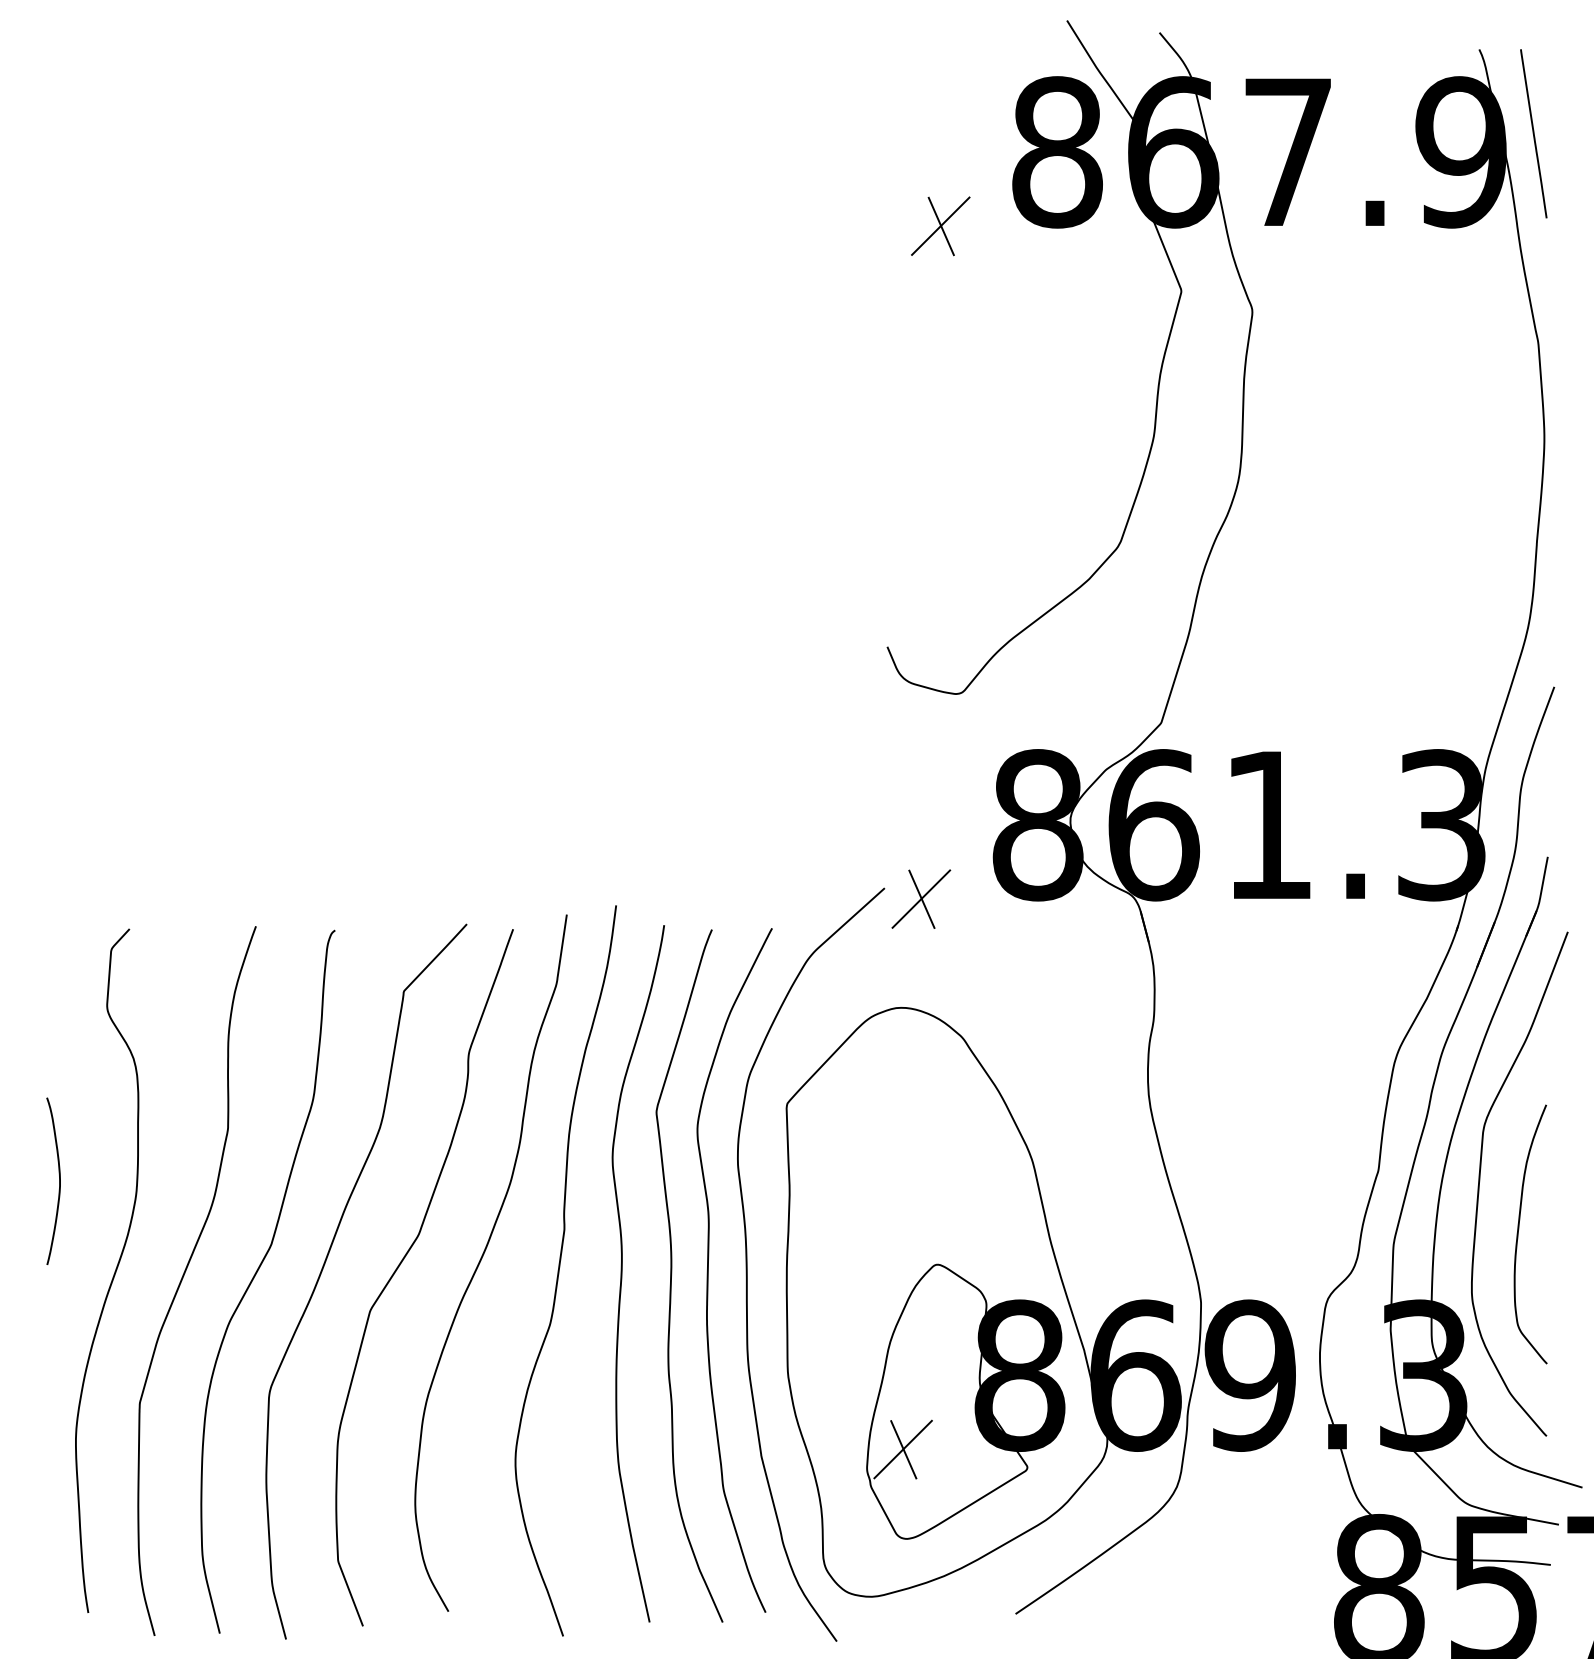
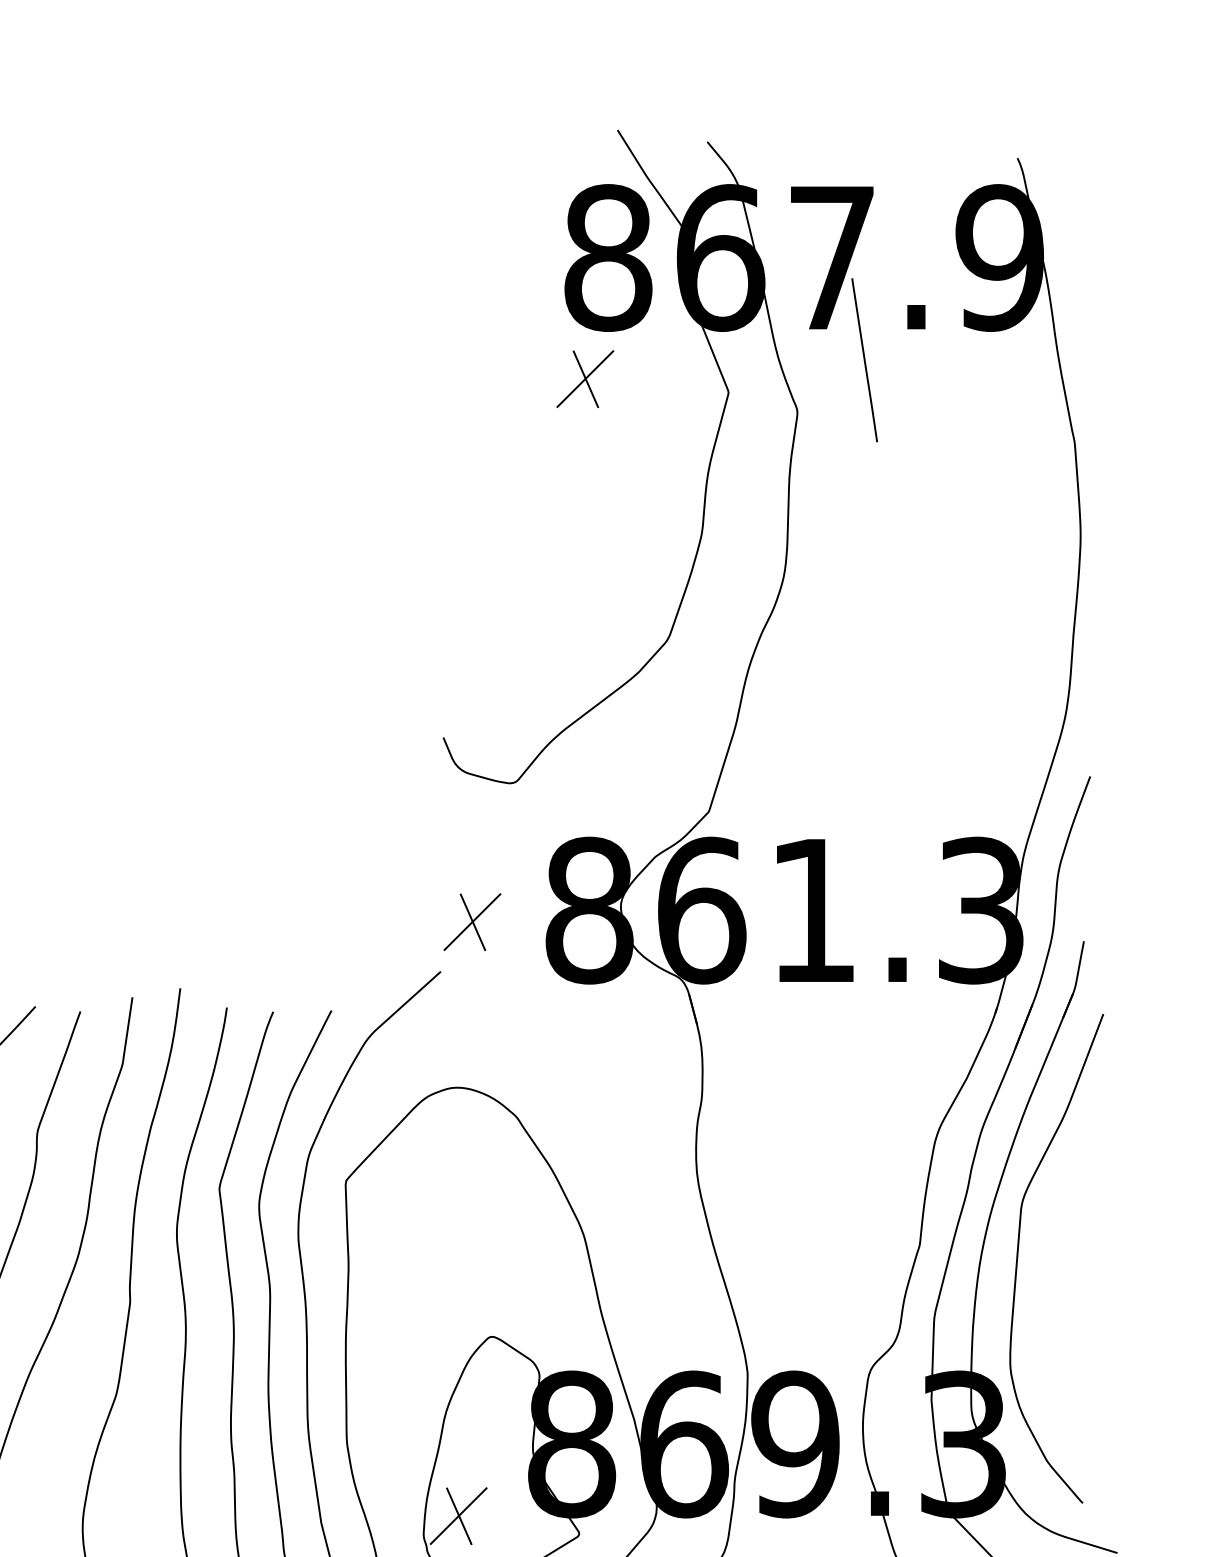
line: (1533, 133) -> (864, 359), moved
part: (940, 226) -> (585, 379), moved
part: (921, 898) -> (472, 921), moved
curve: (1518, 1234) -> (1055, 1307), removed

